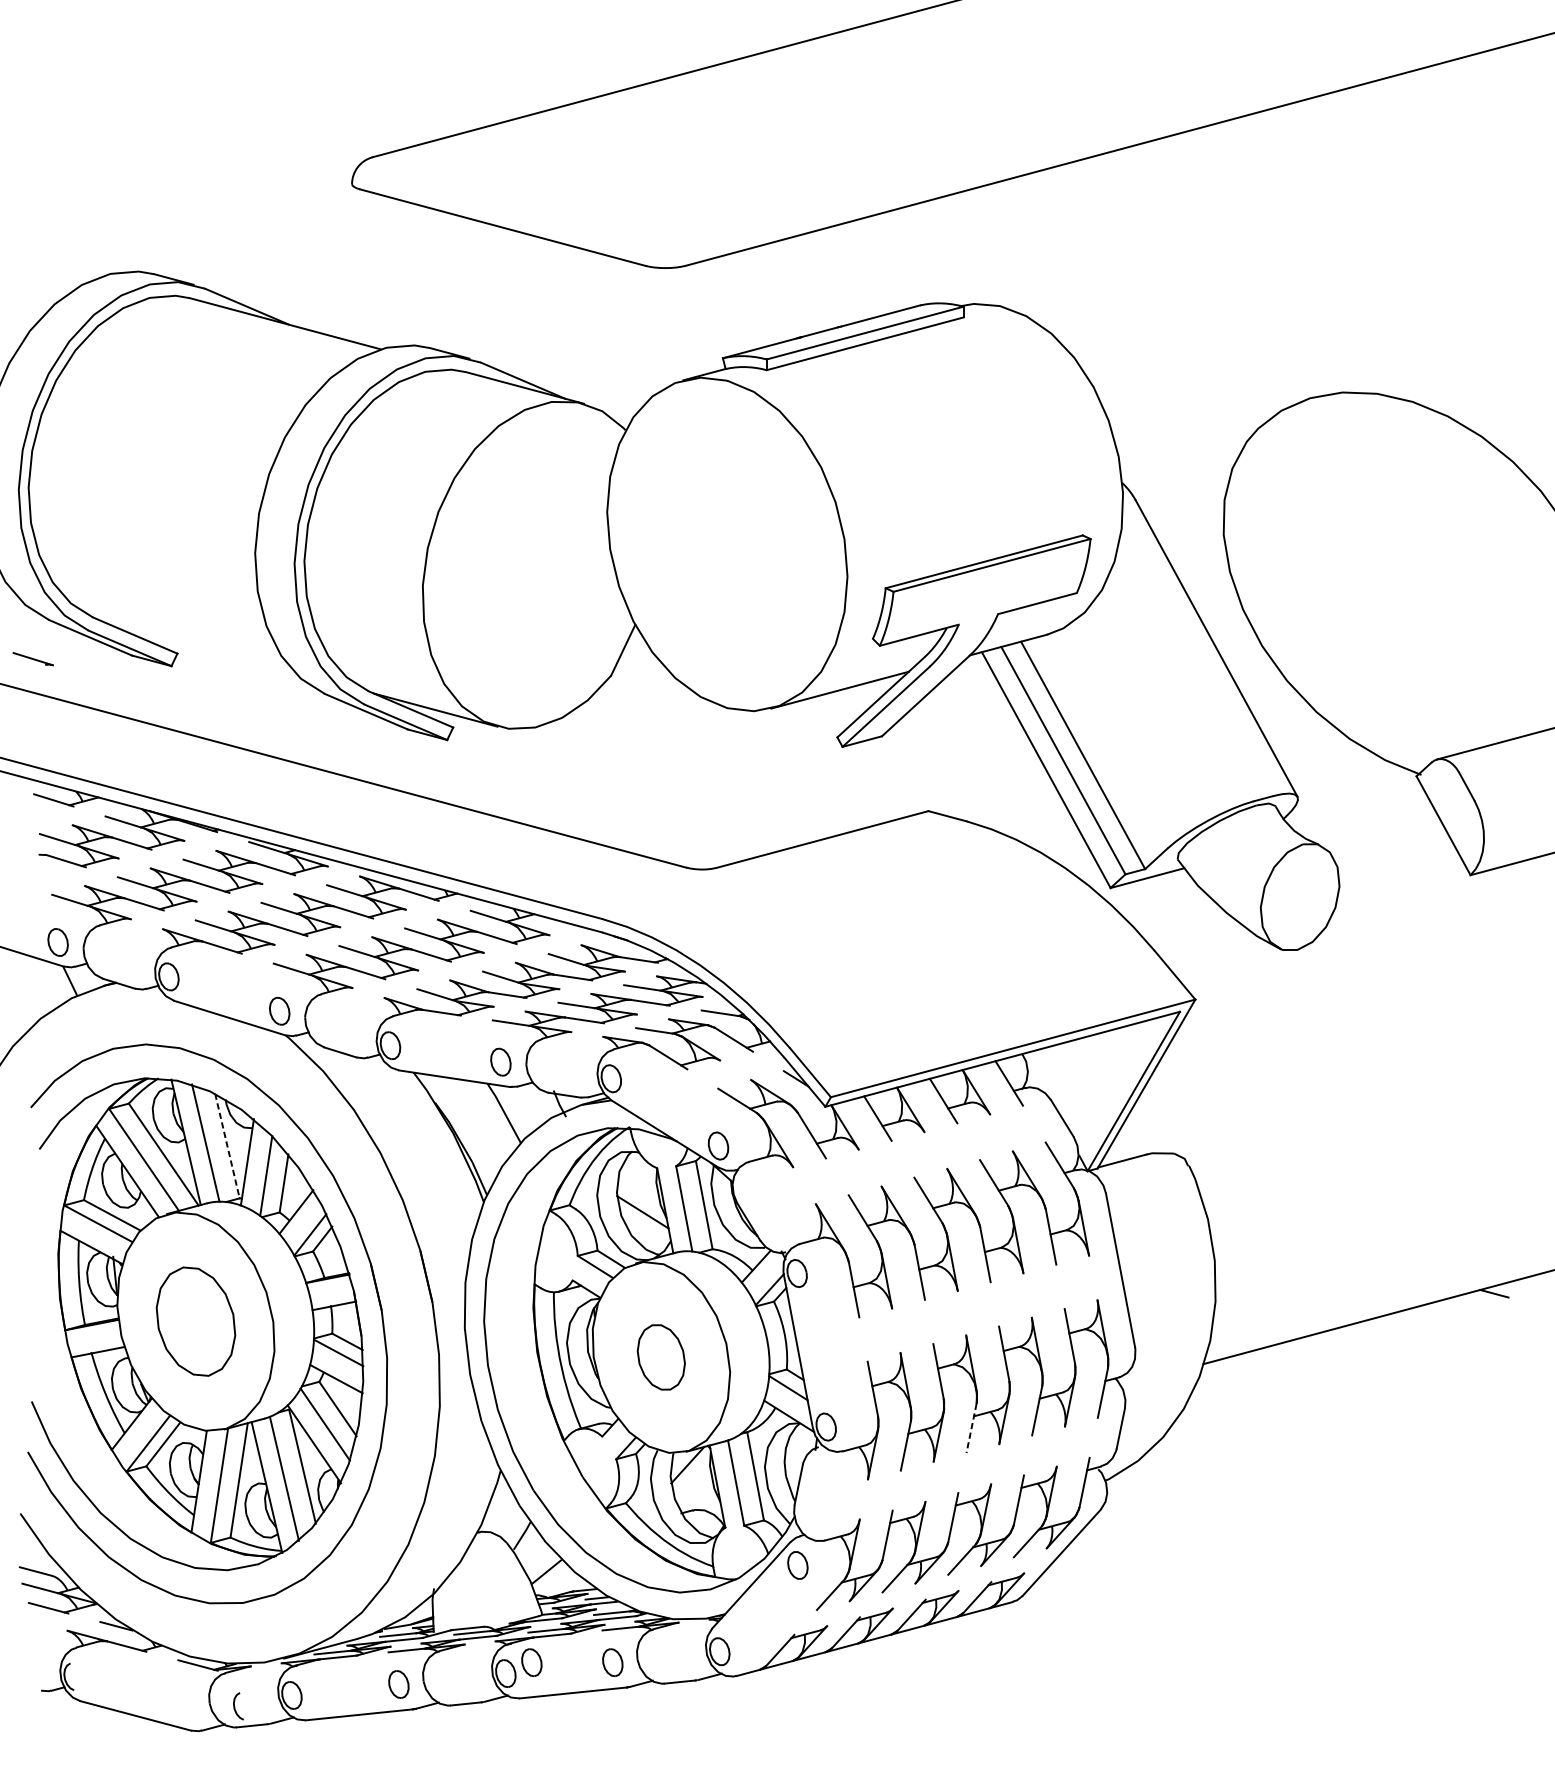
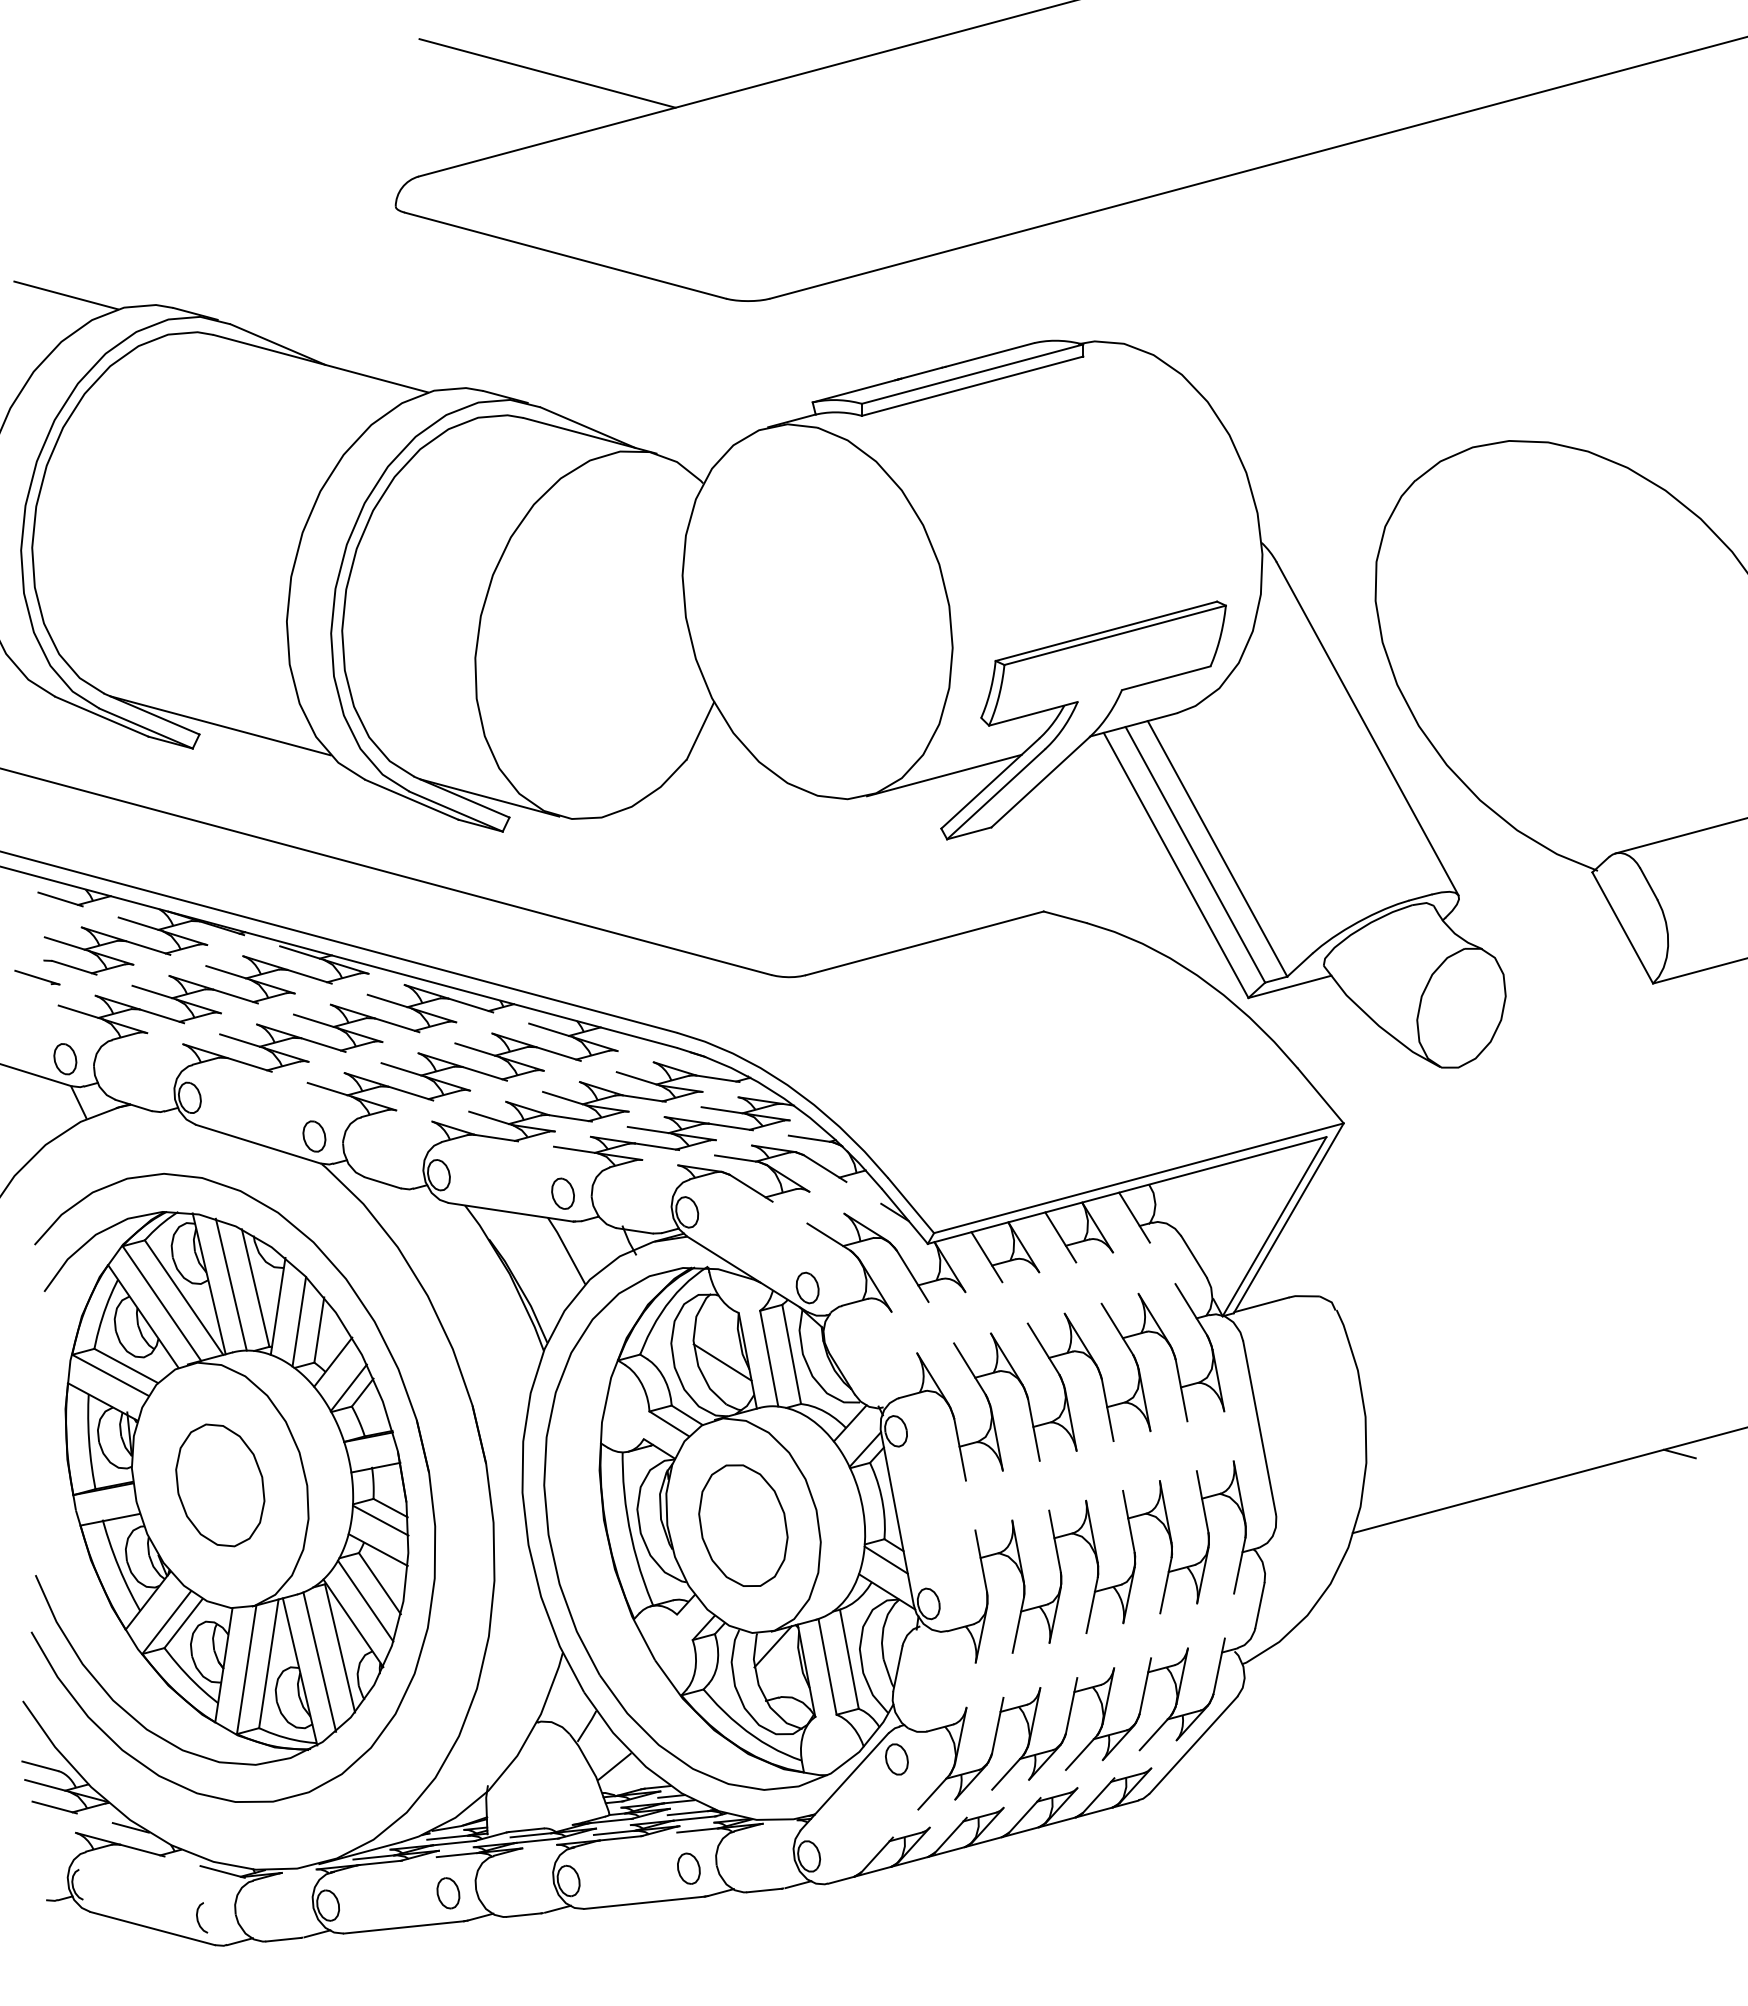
line: (487, 65) -> (547, 73), added
line: (58, 263) -> (65, 295), added
line: (196, 645) -> (220, 725), added
part: (33, 658) -> (37, 977), moved
line: (227, 1146) -> (255, 1288), dashed -> solid
part: (661, 1357) -> (743, 1525), size x1.67
line: (971, 1428) -> (1092, 1605), dashed -> solid
part: (531, 1662) -> (597, 1868), removed
curve: (235, 1706) -> (198, 1917), moved

